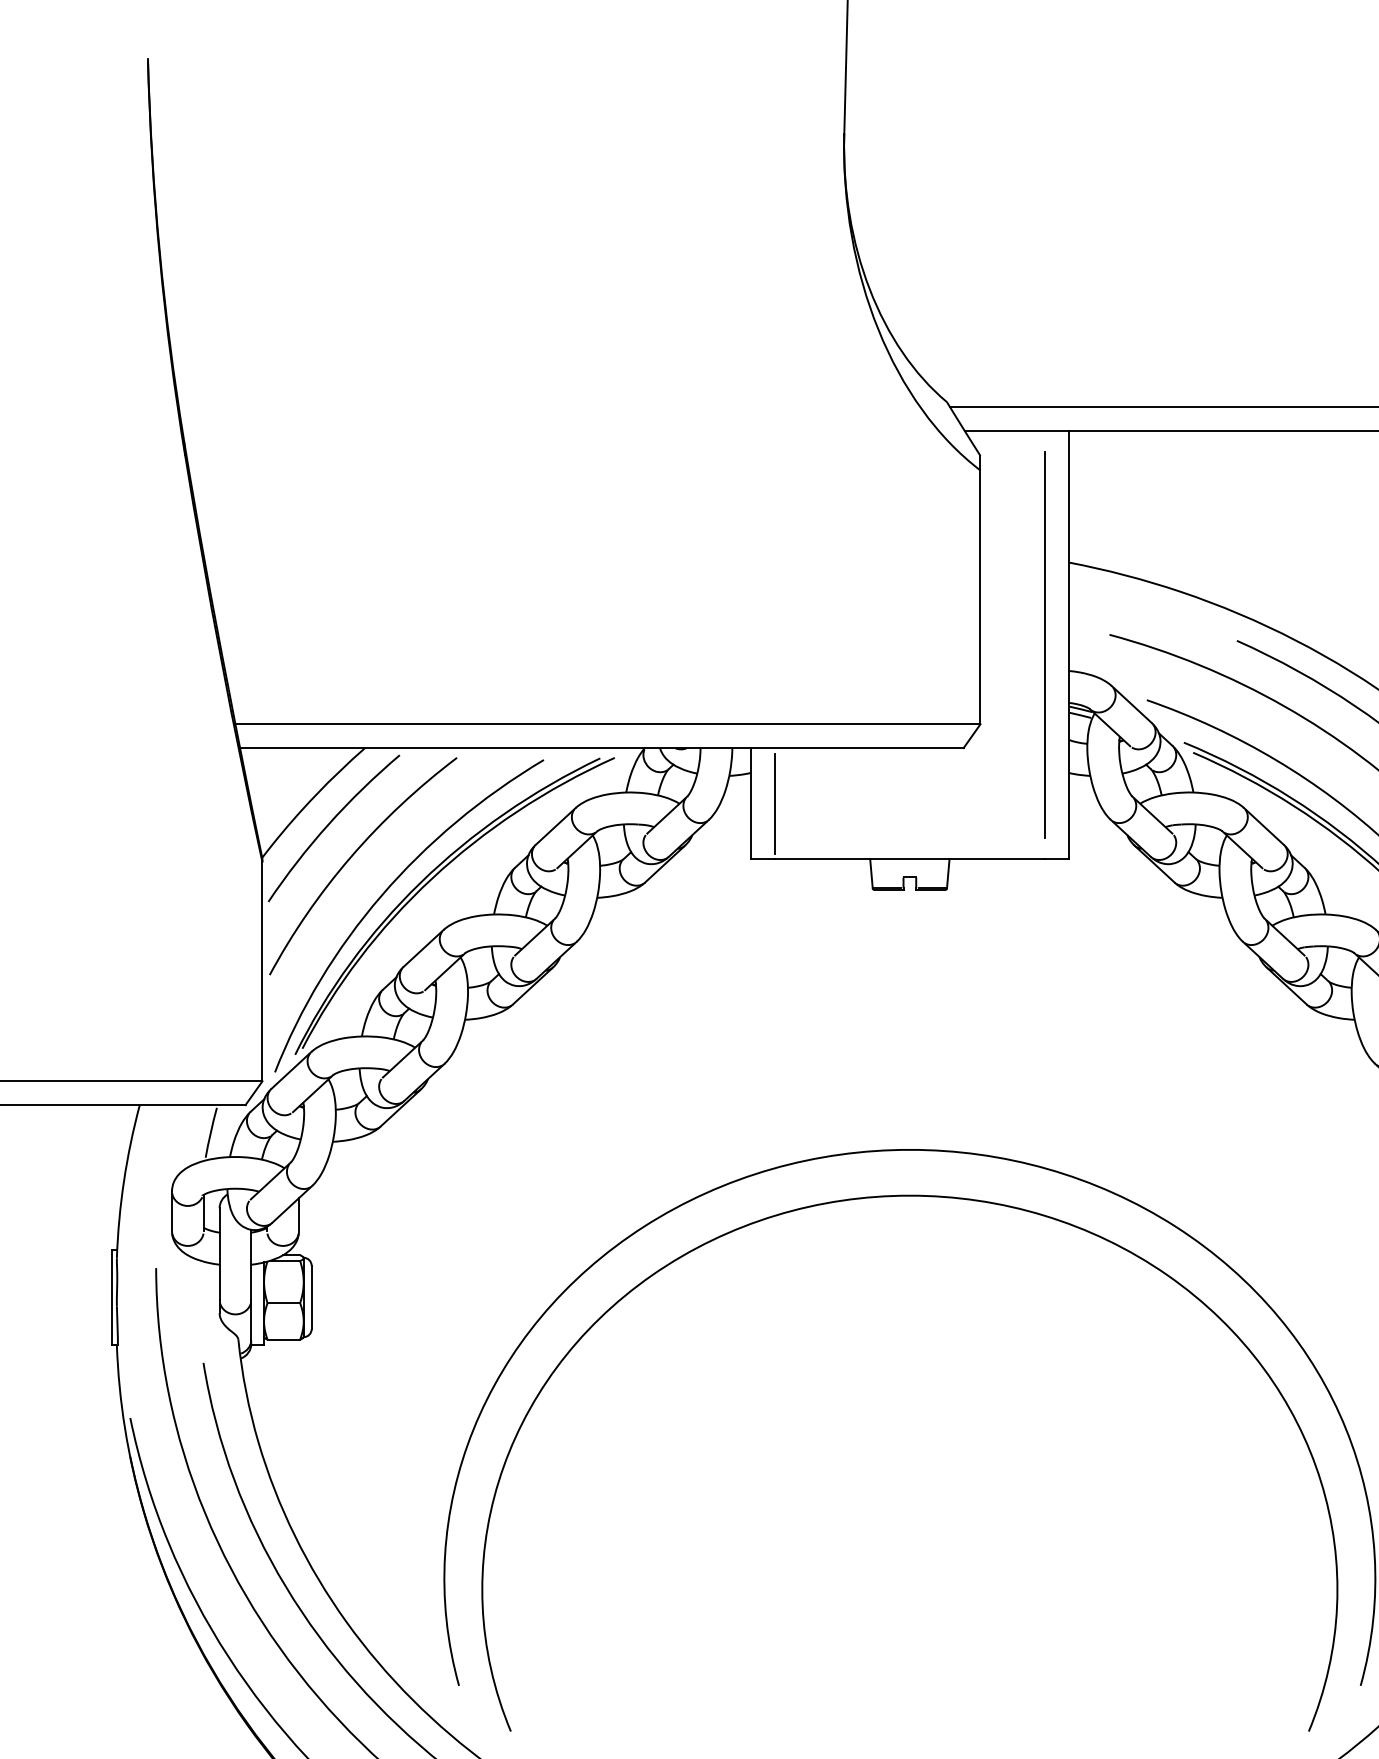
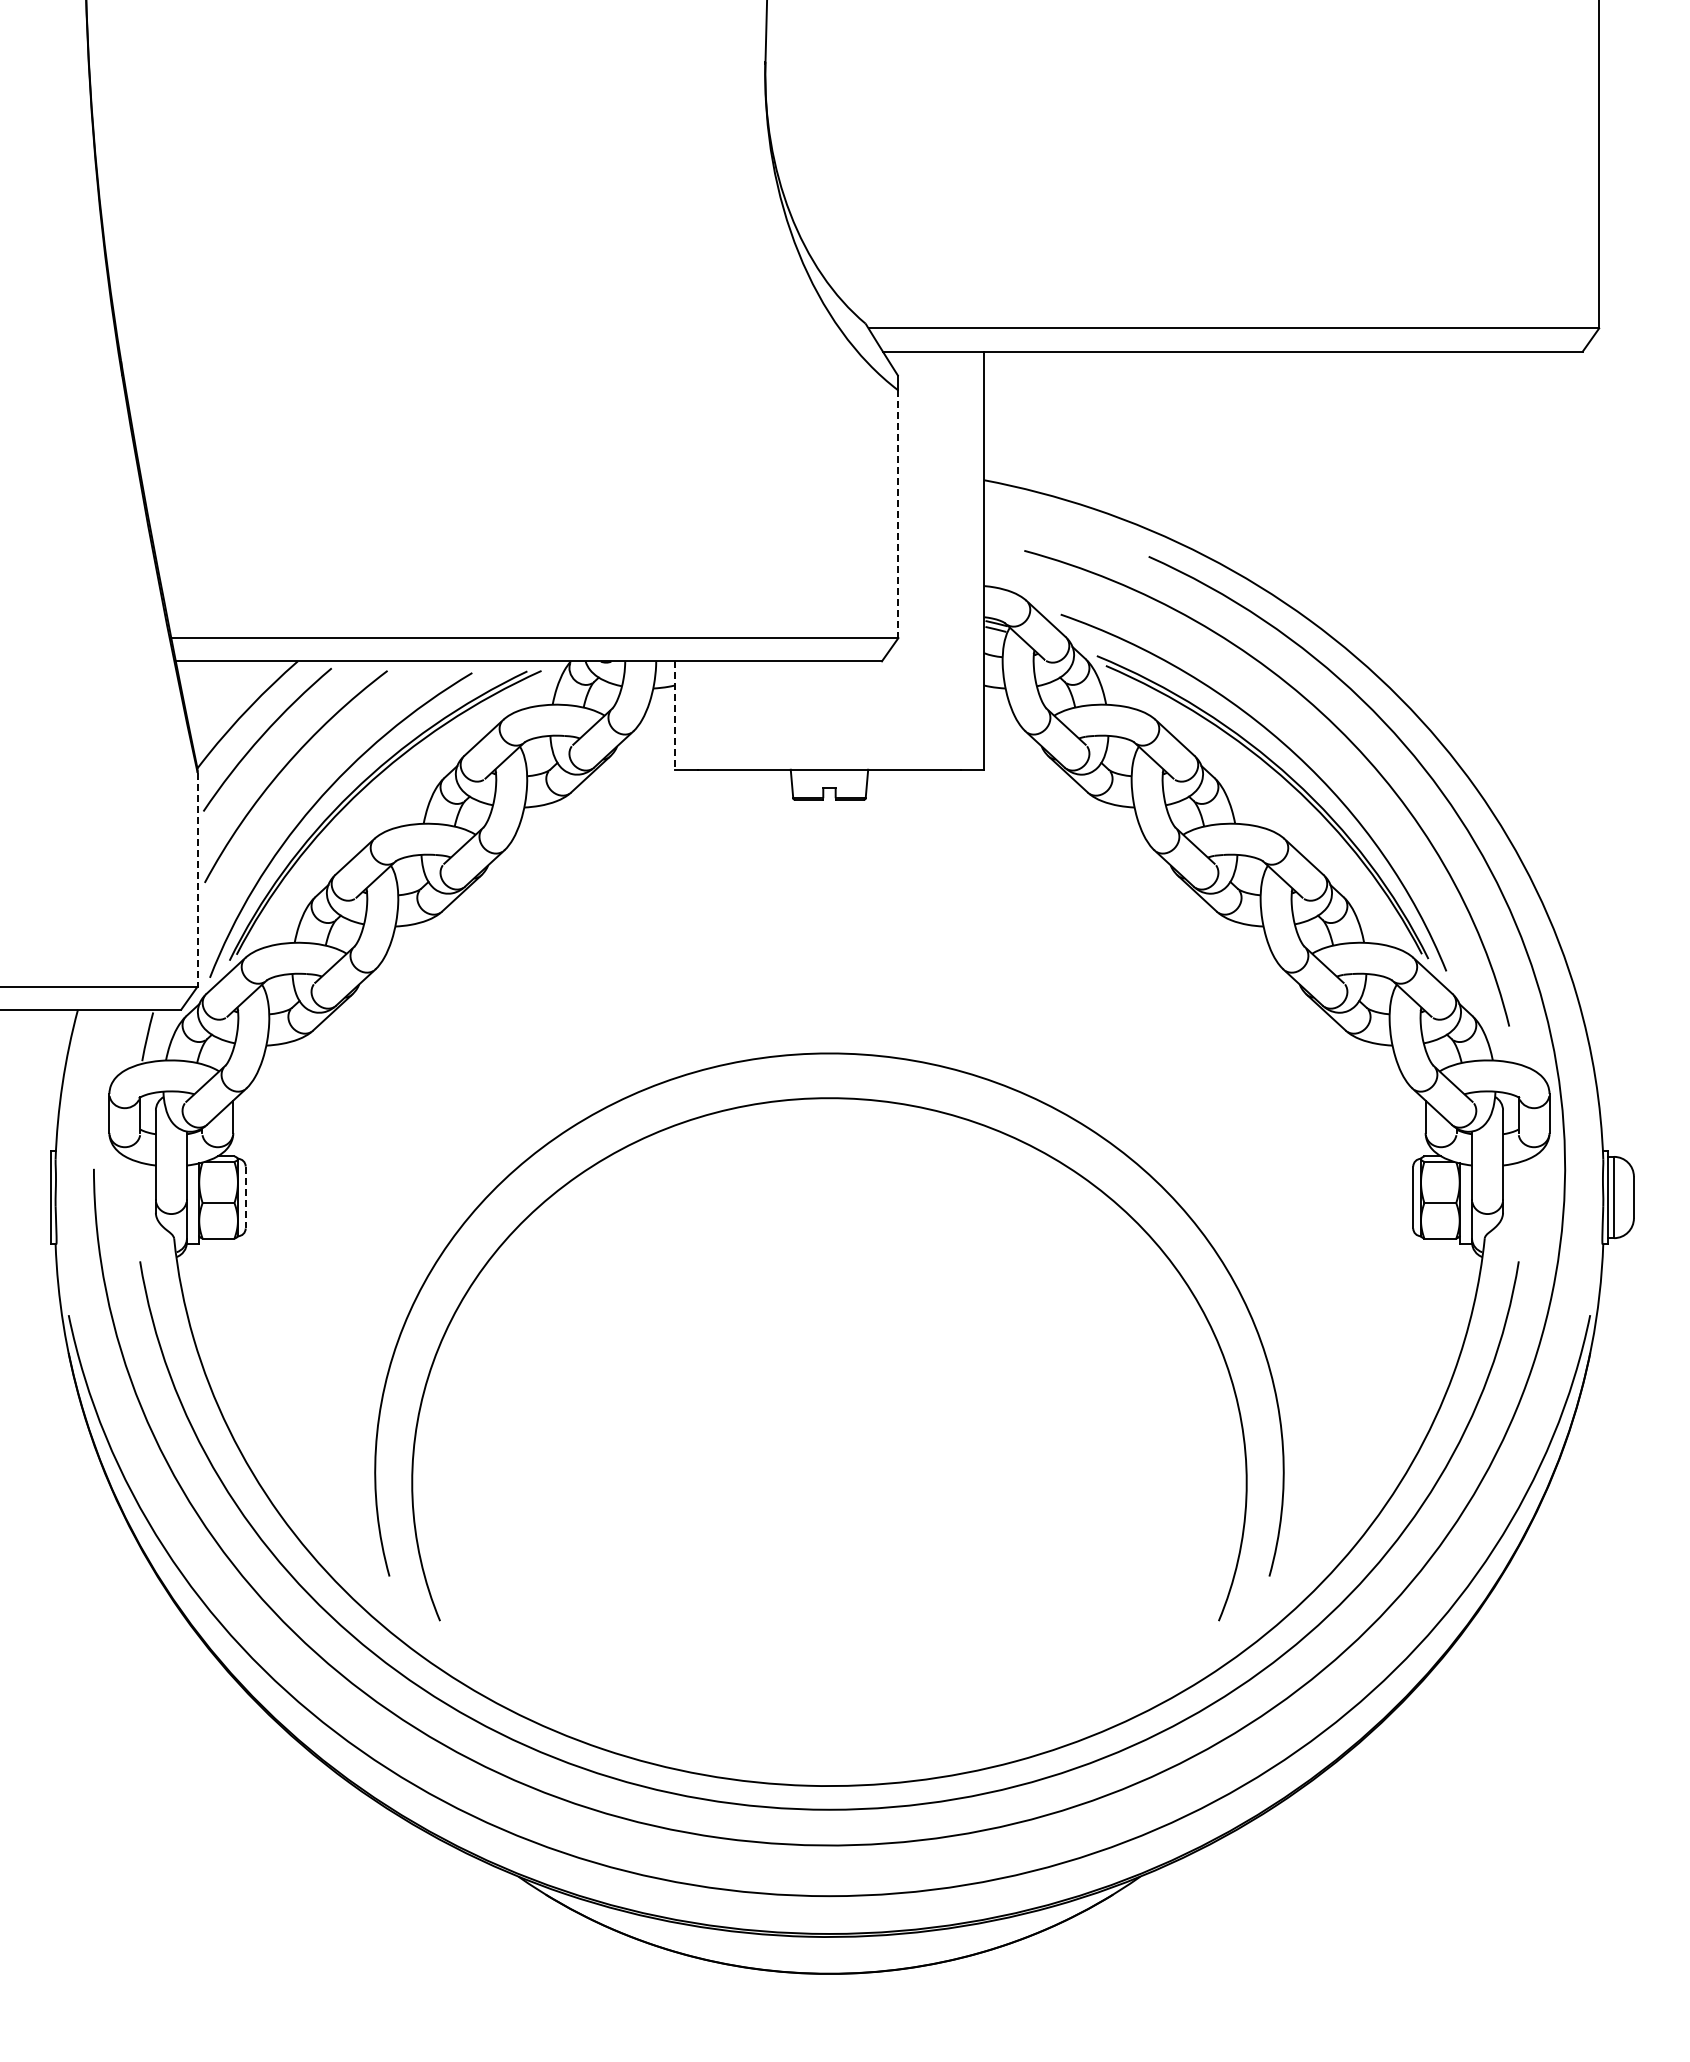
line: (980, 597) -> (898, 514), solid -> dashed
line: (1045, 644) -> (961, 560), removed
line: (774, 803) -> (697, 715), removed
line: (751, 804) -> (674, 716), solid -> dashed
line: (262, 971) -> (197, 879), solid -> dashed
line: (311, 1297) -> (245, 1197), solid -> dashed

